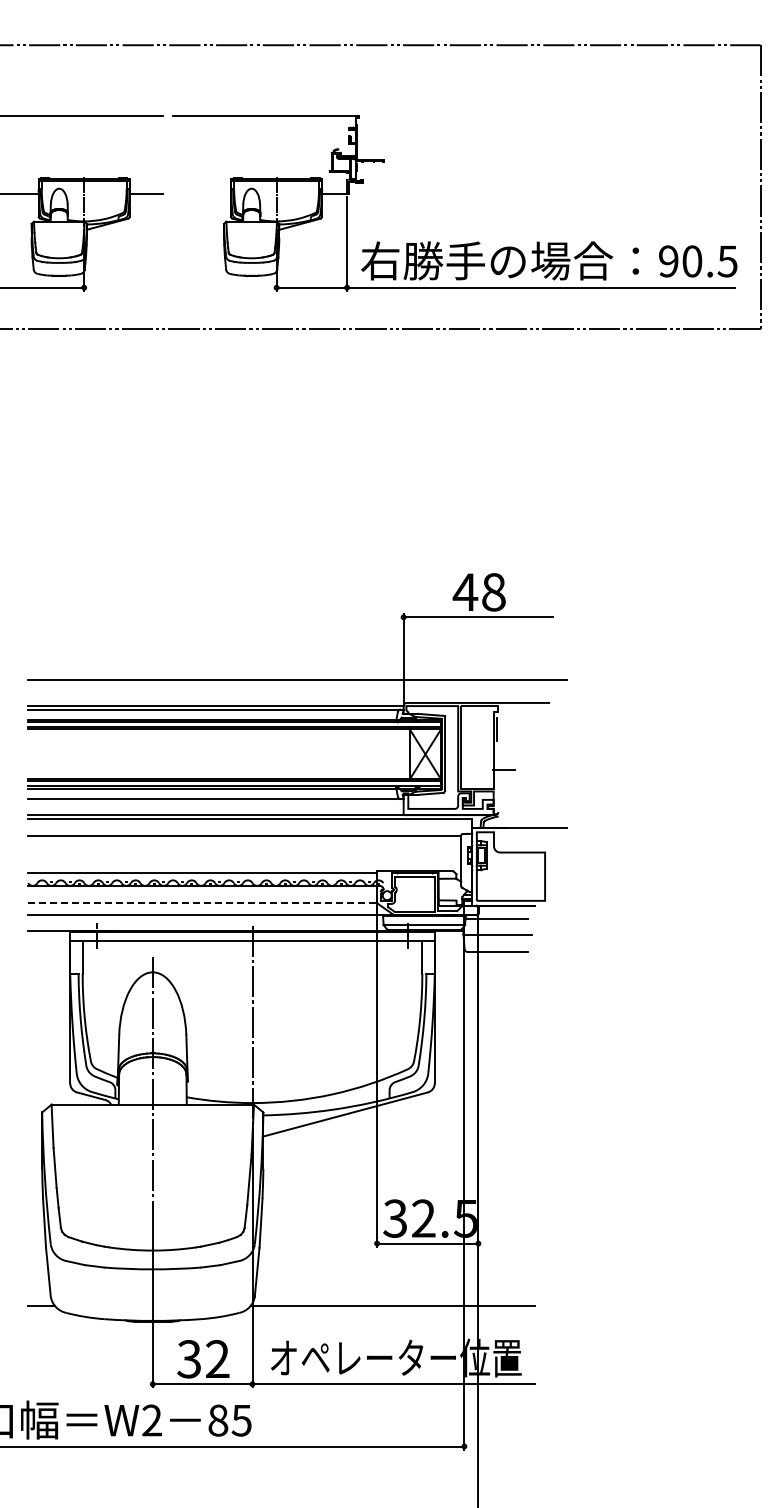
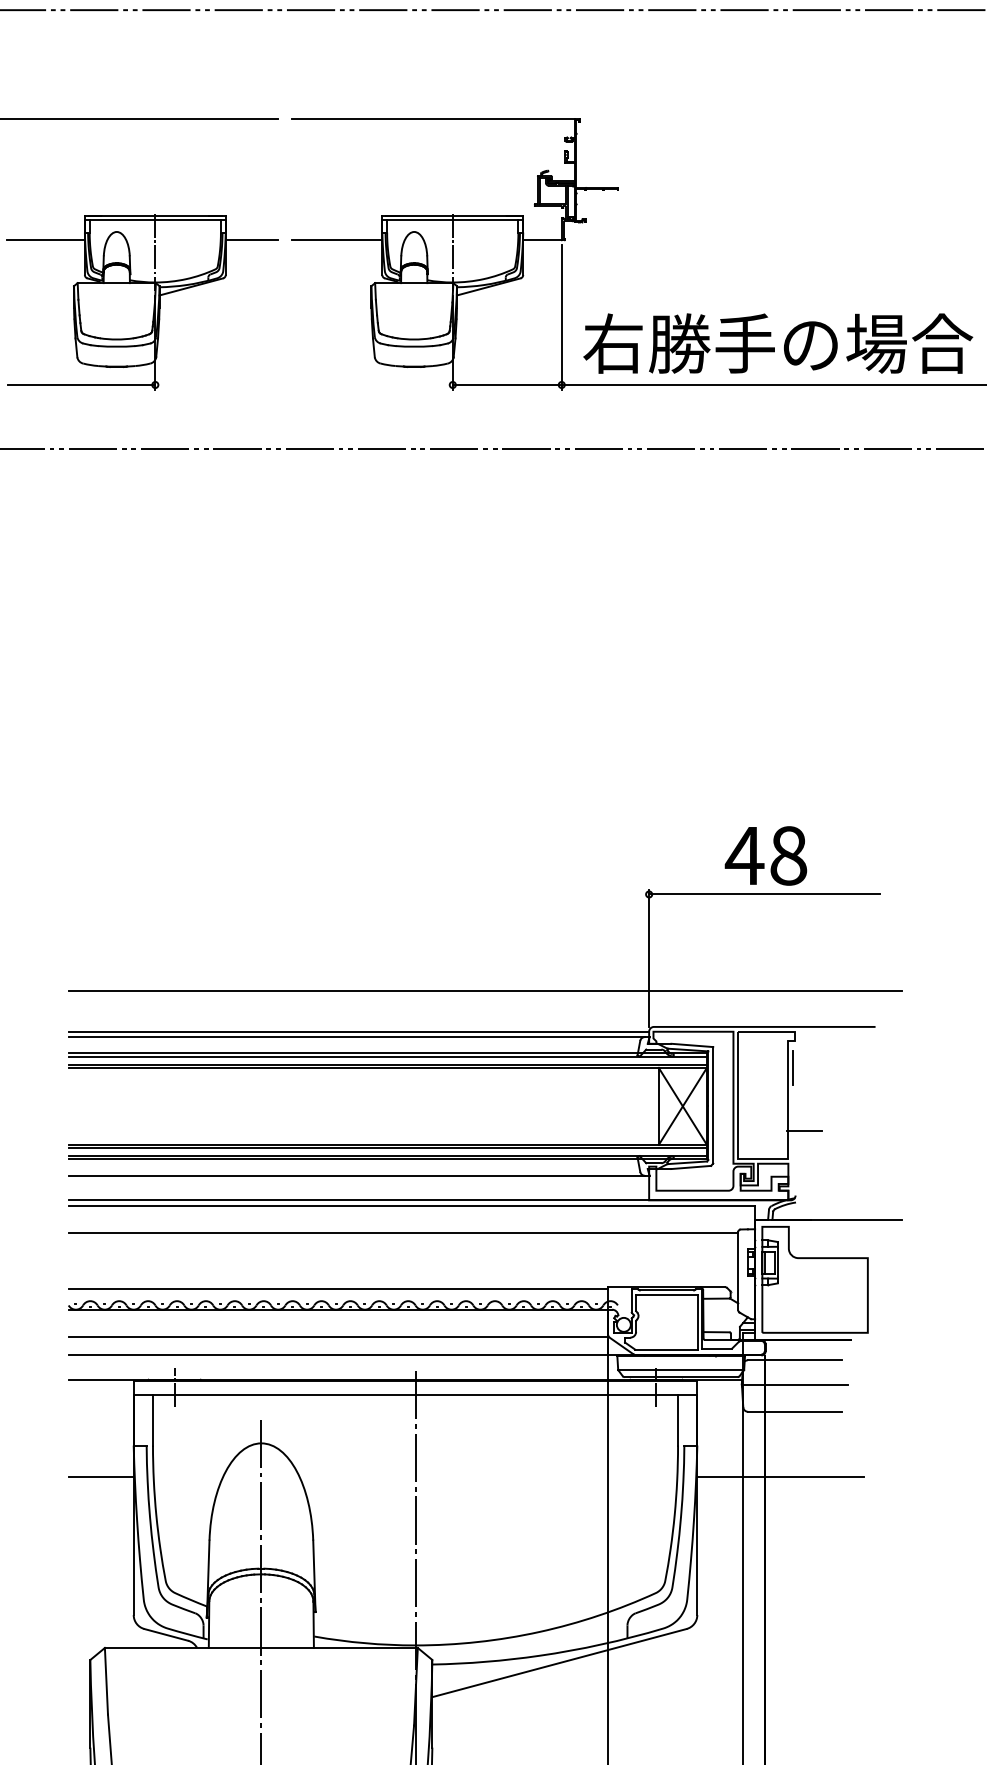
line: (201, 194) -> (336, 240), added
line: (203, 903) -> (339, 1336), dashed -> solid
line: (49, 994) -> (101, 1477), added
line: (488, 994) -> (780, 1477), added

